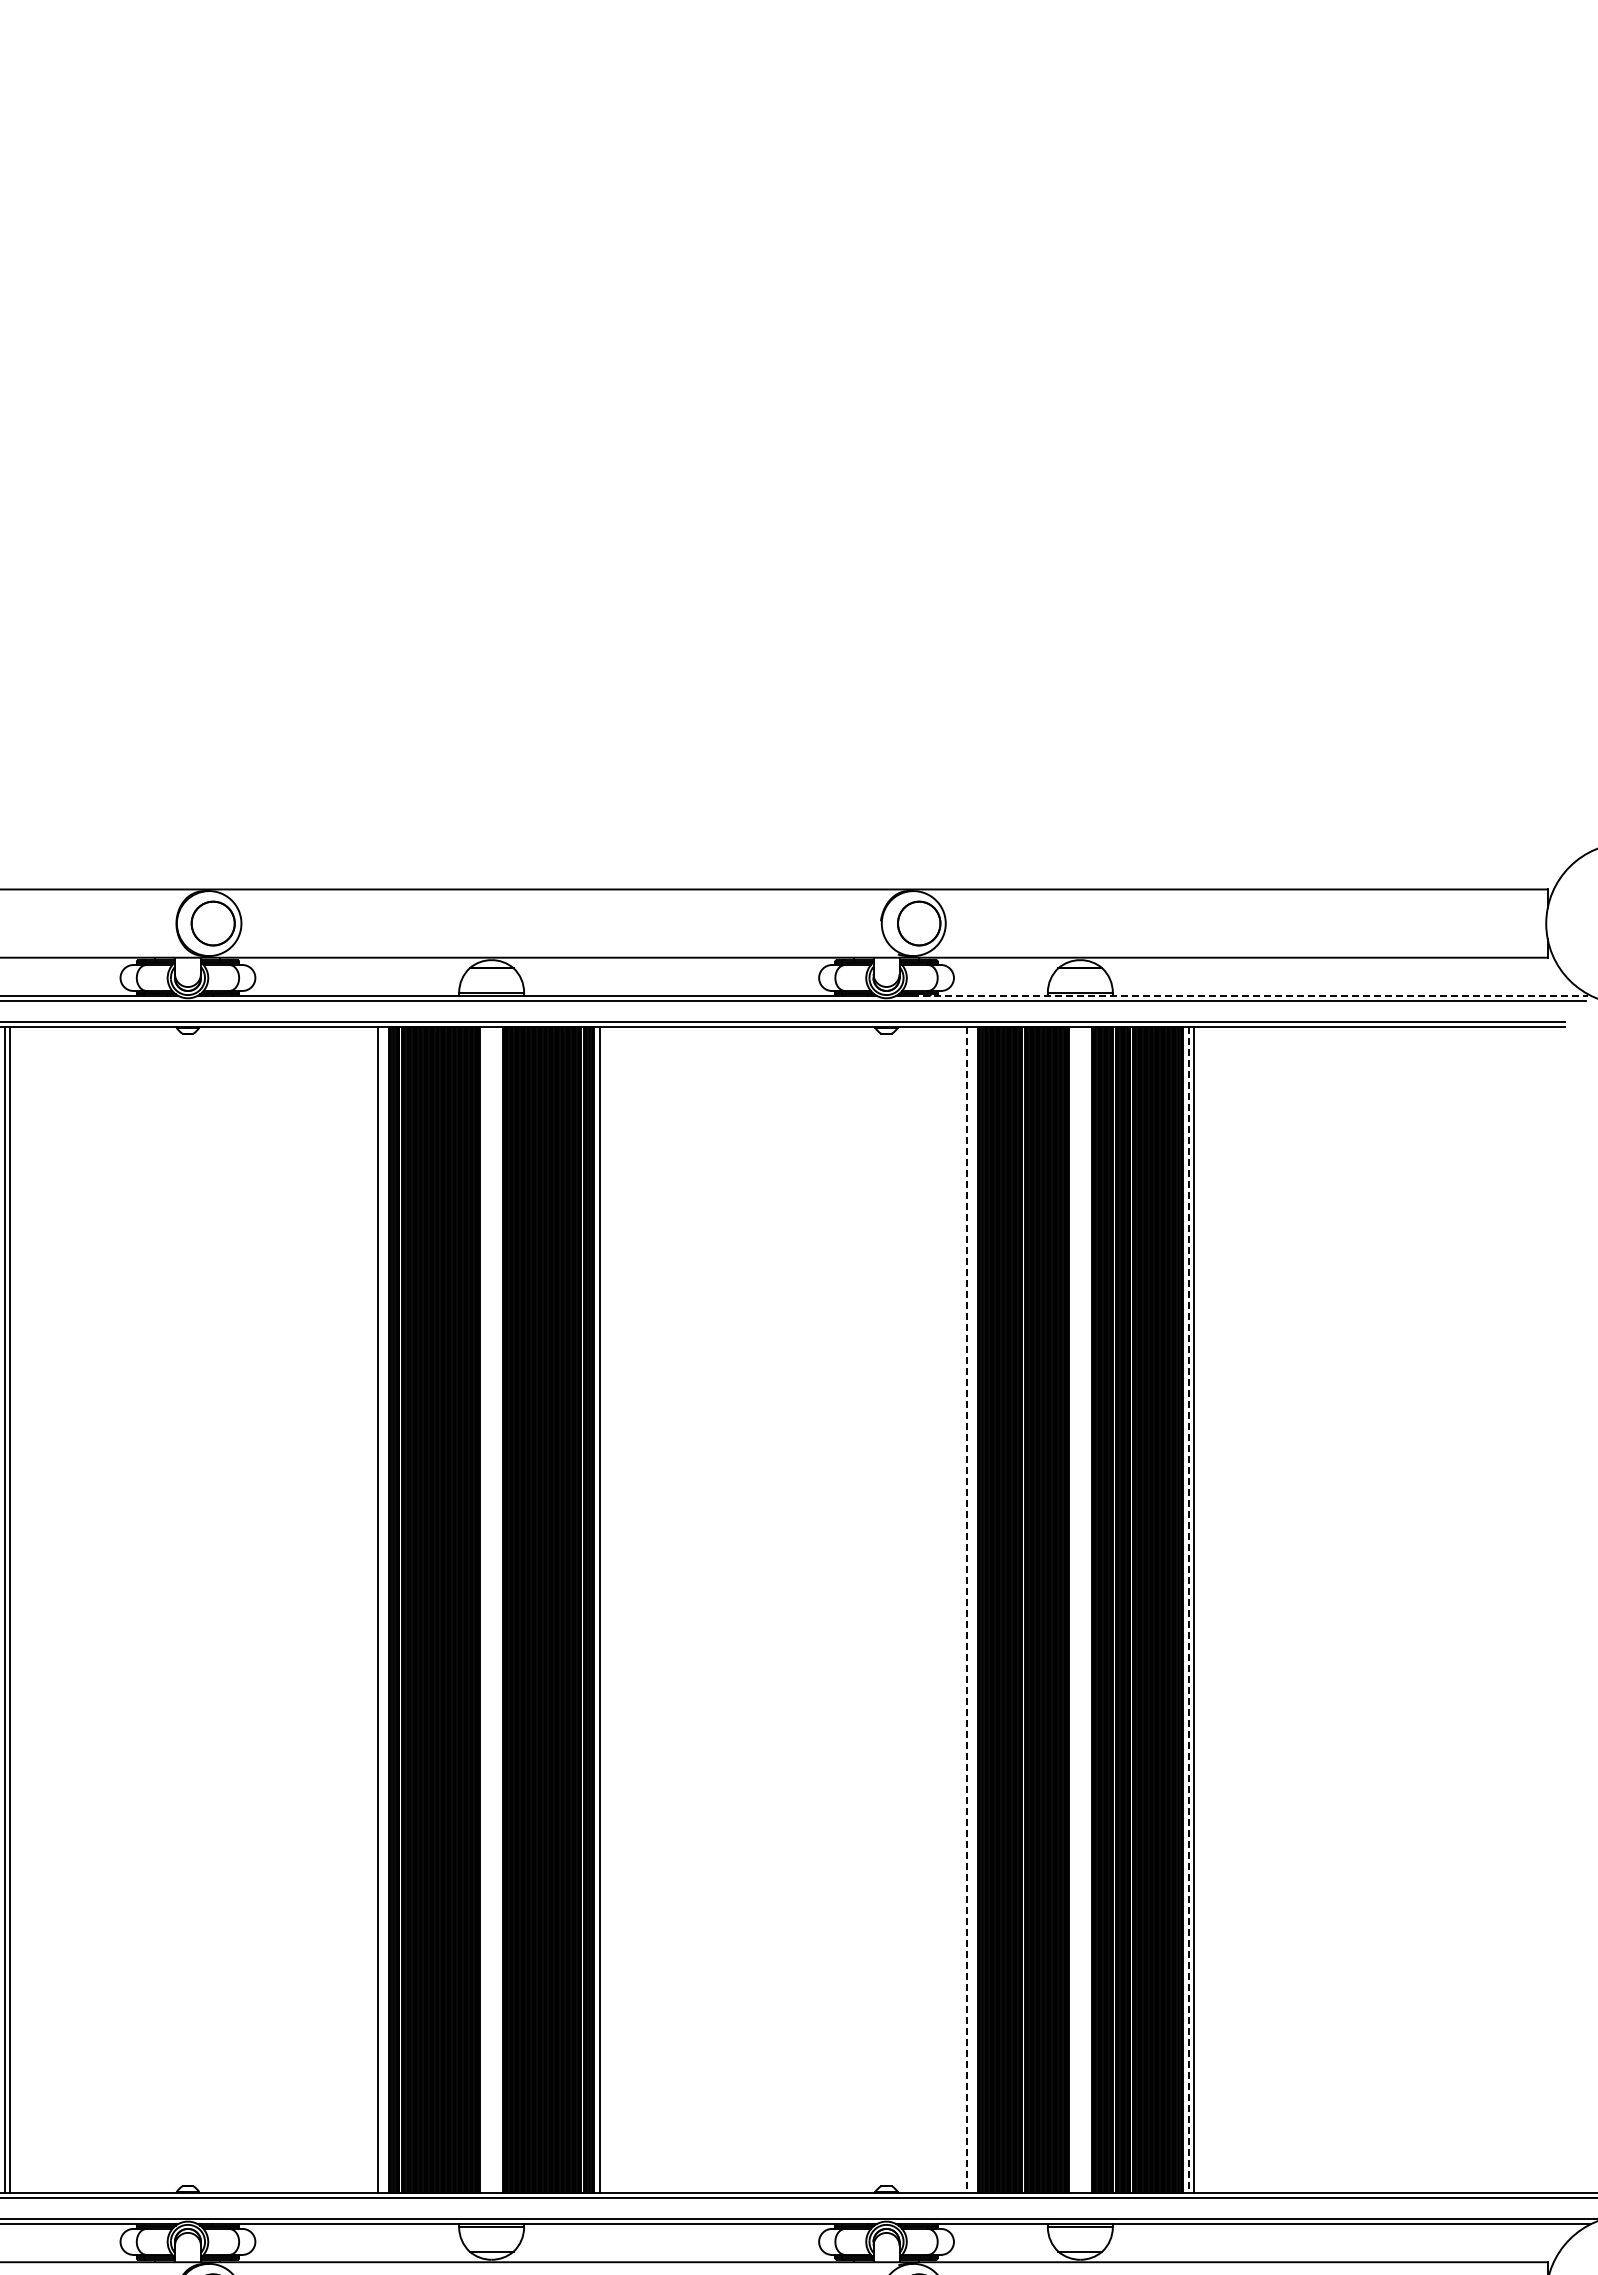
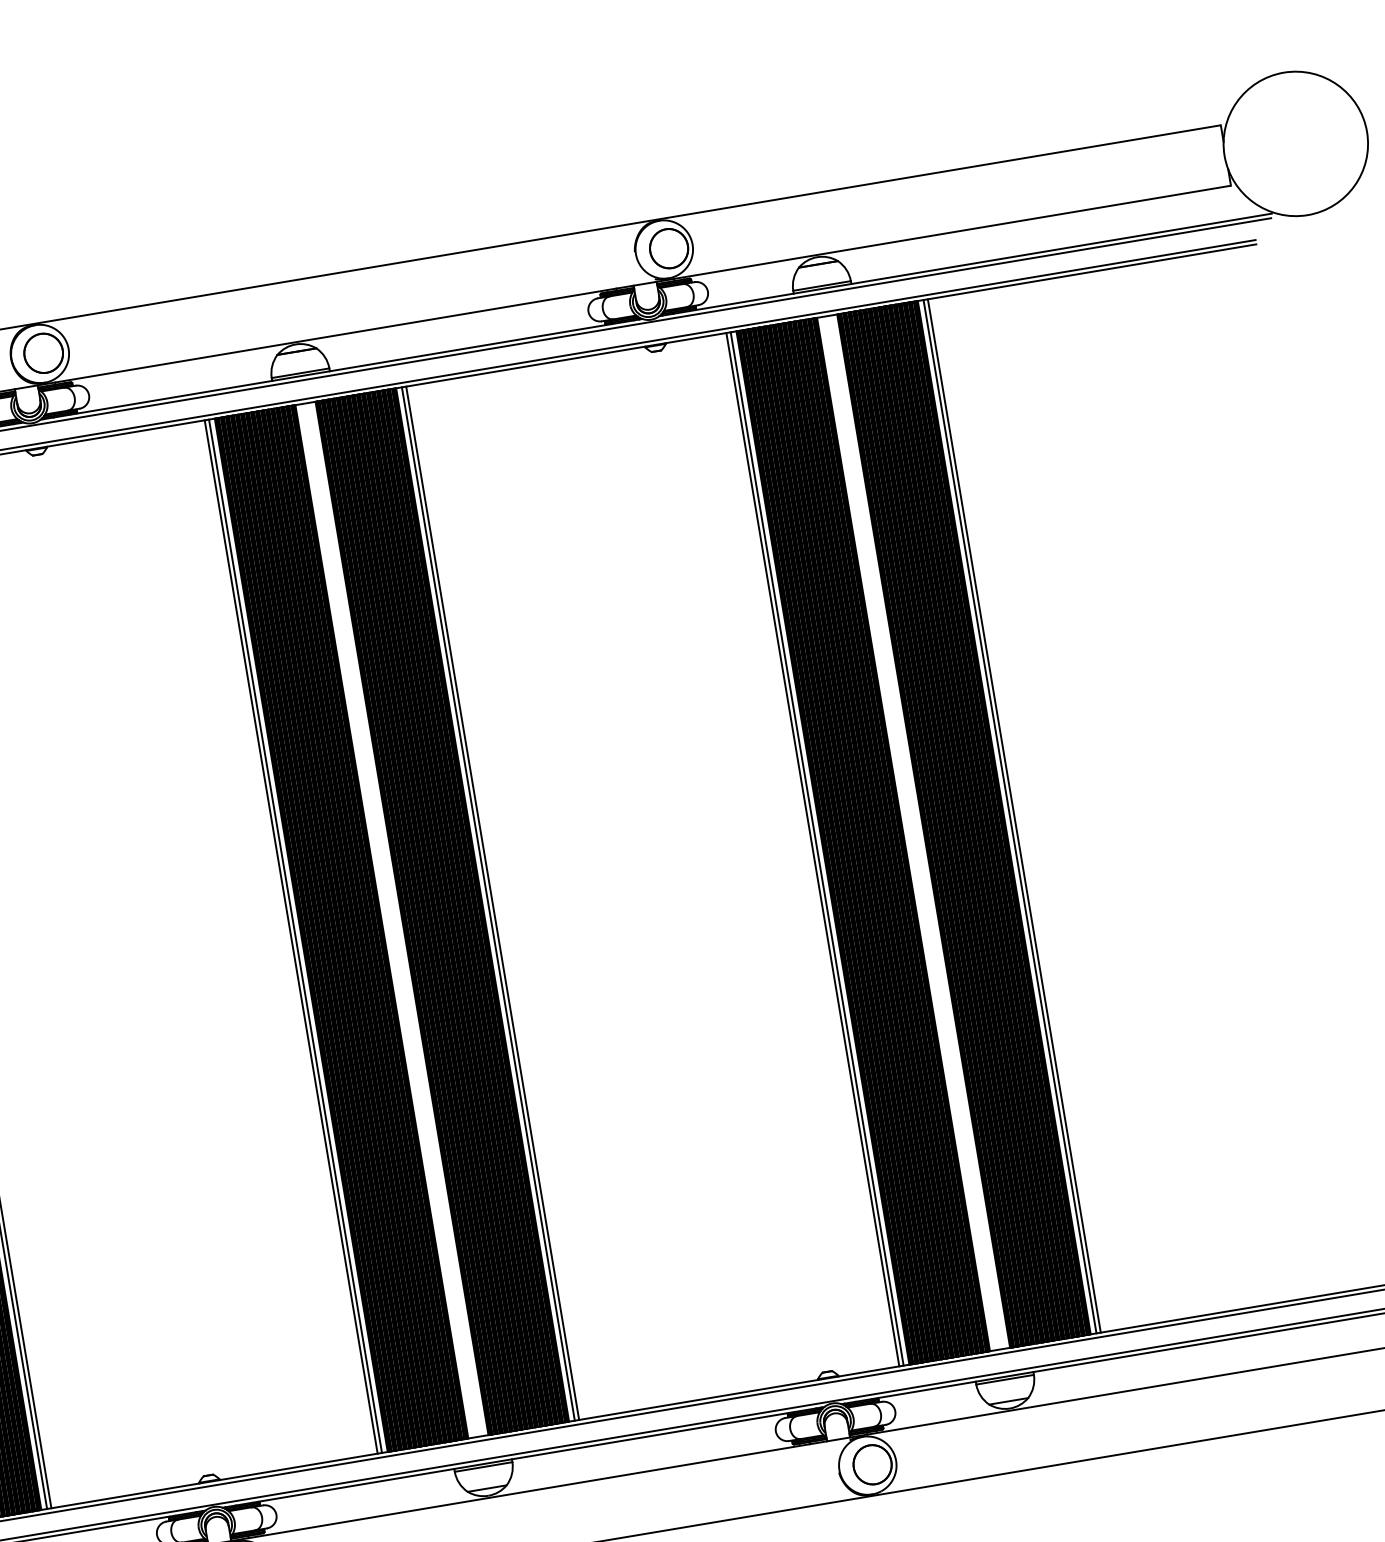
line: (1249, 995) -> (972, 263), dashed -> solid
line: (382, 1609) -> (295, 935), added
line: (605, 1609) -> (492, 902), added
line: (971, 1609) -> (817, 848), added
line: (966, 1610) -> (812, 850), dashed -> solid
line: (1189, 1610) -> (1010, 817), dashed -> solid

